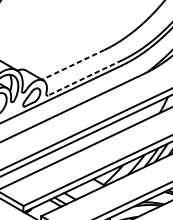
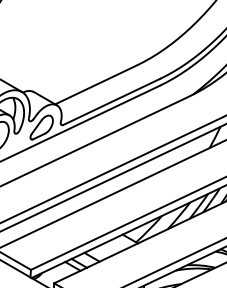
line: (72, 65) -> (95, 85), dashed -> solid
line: (84, 77) -> (111, 101), dashed -> solid

